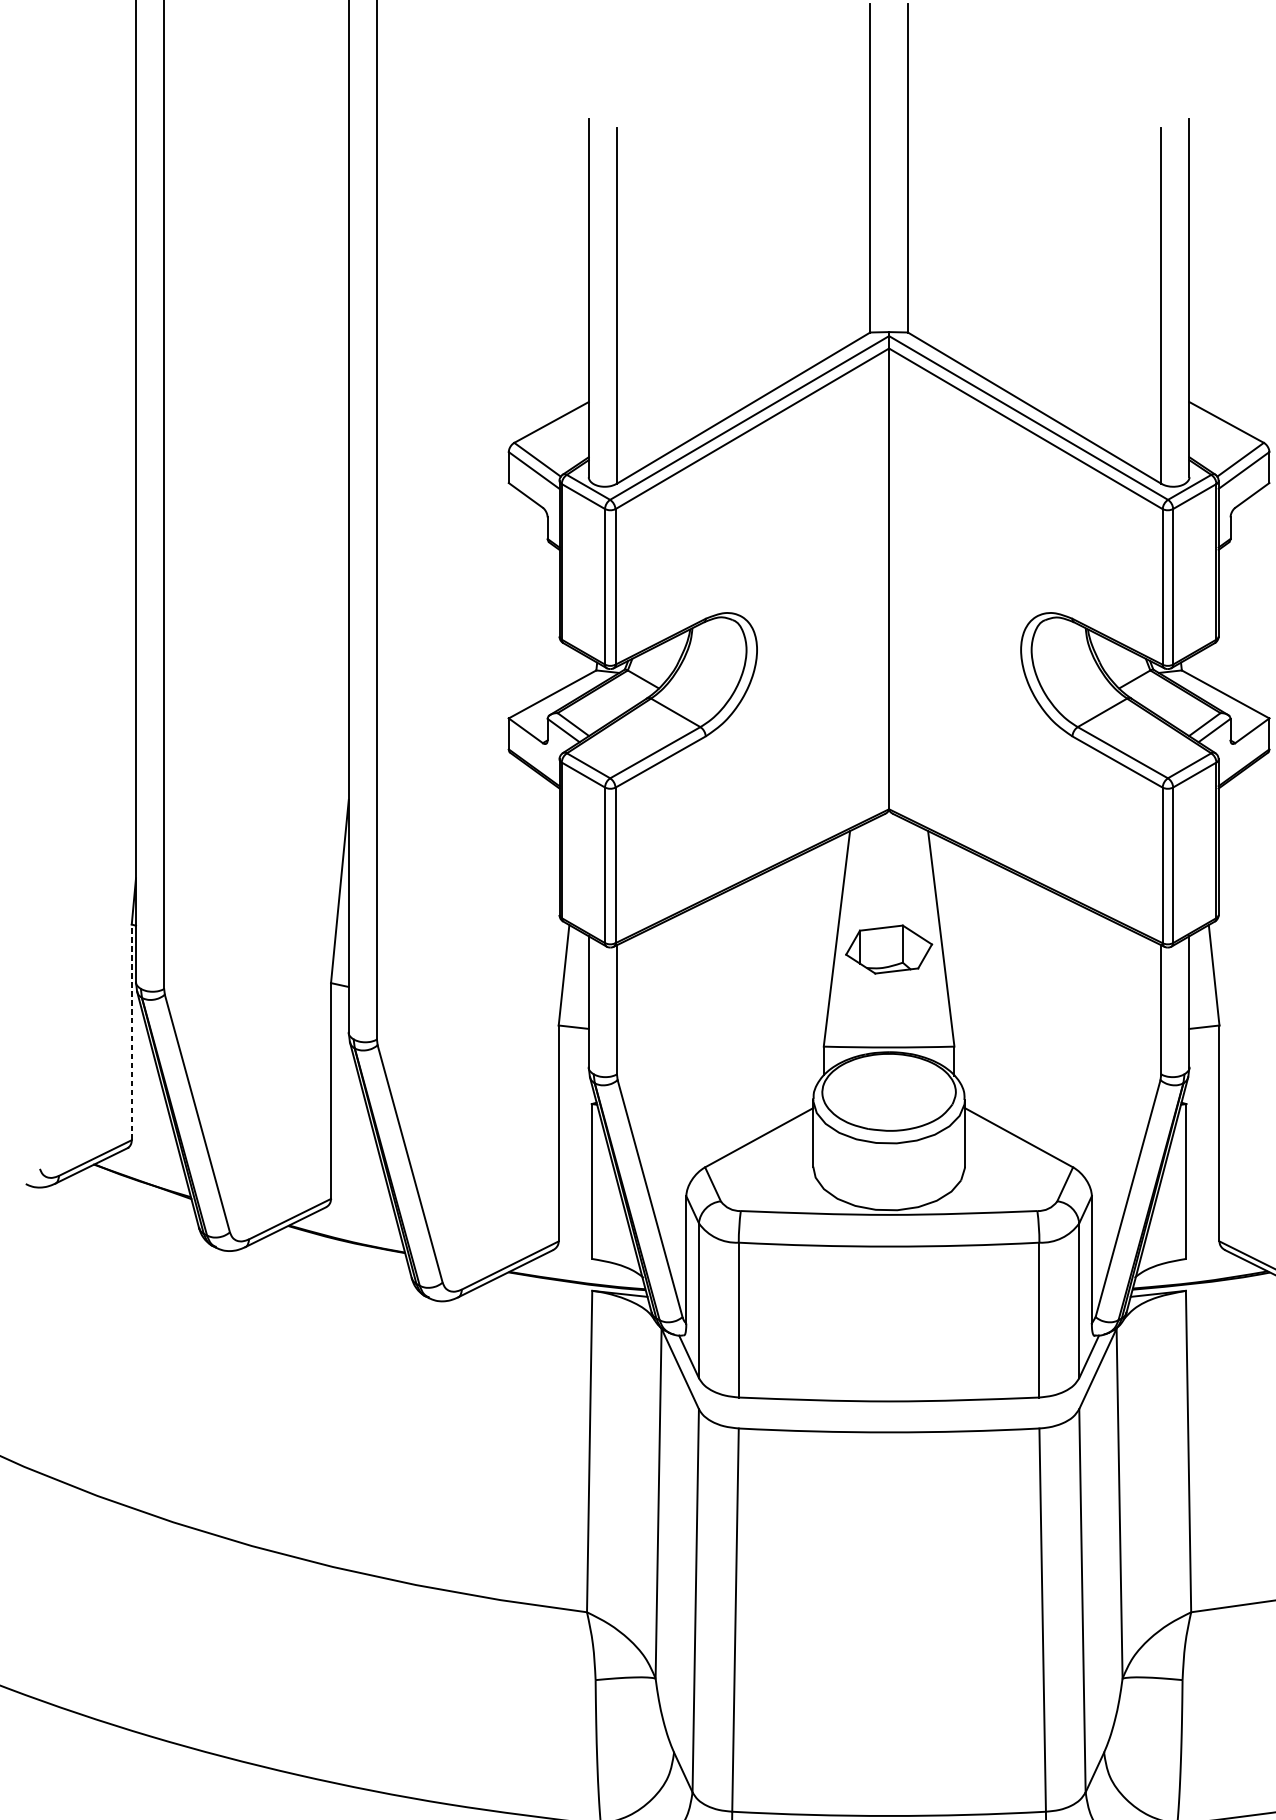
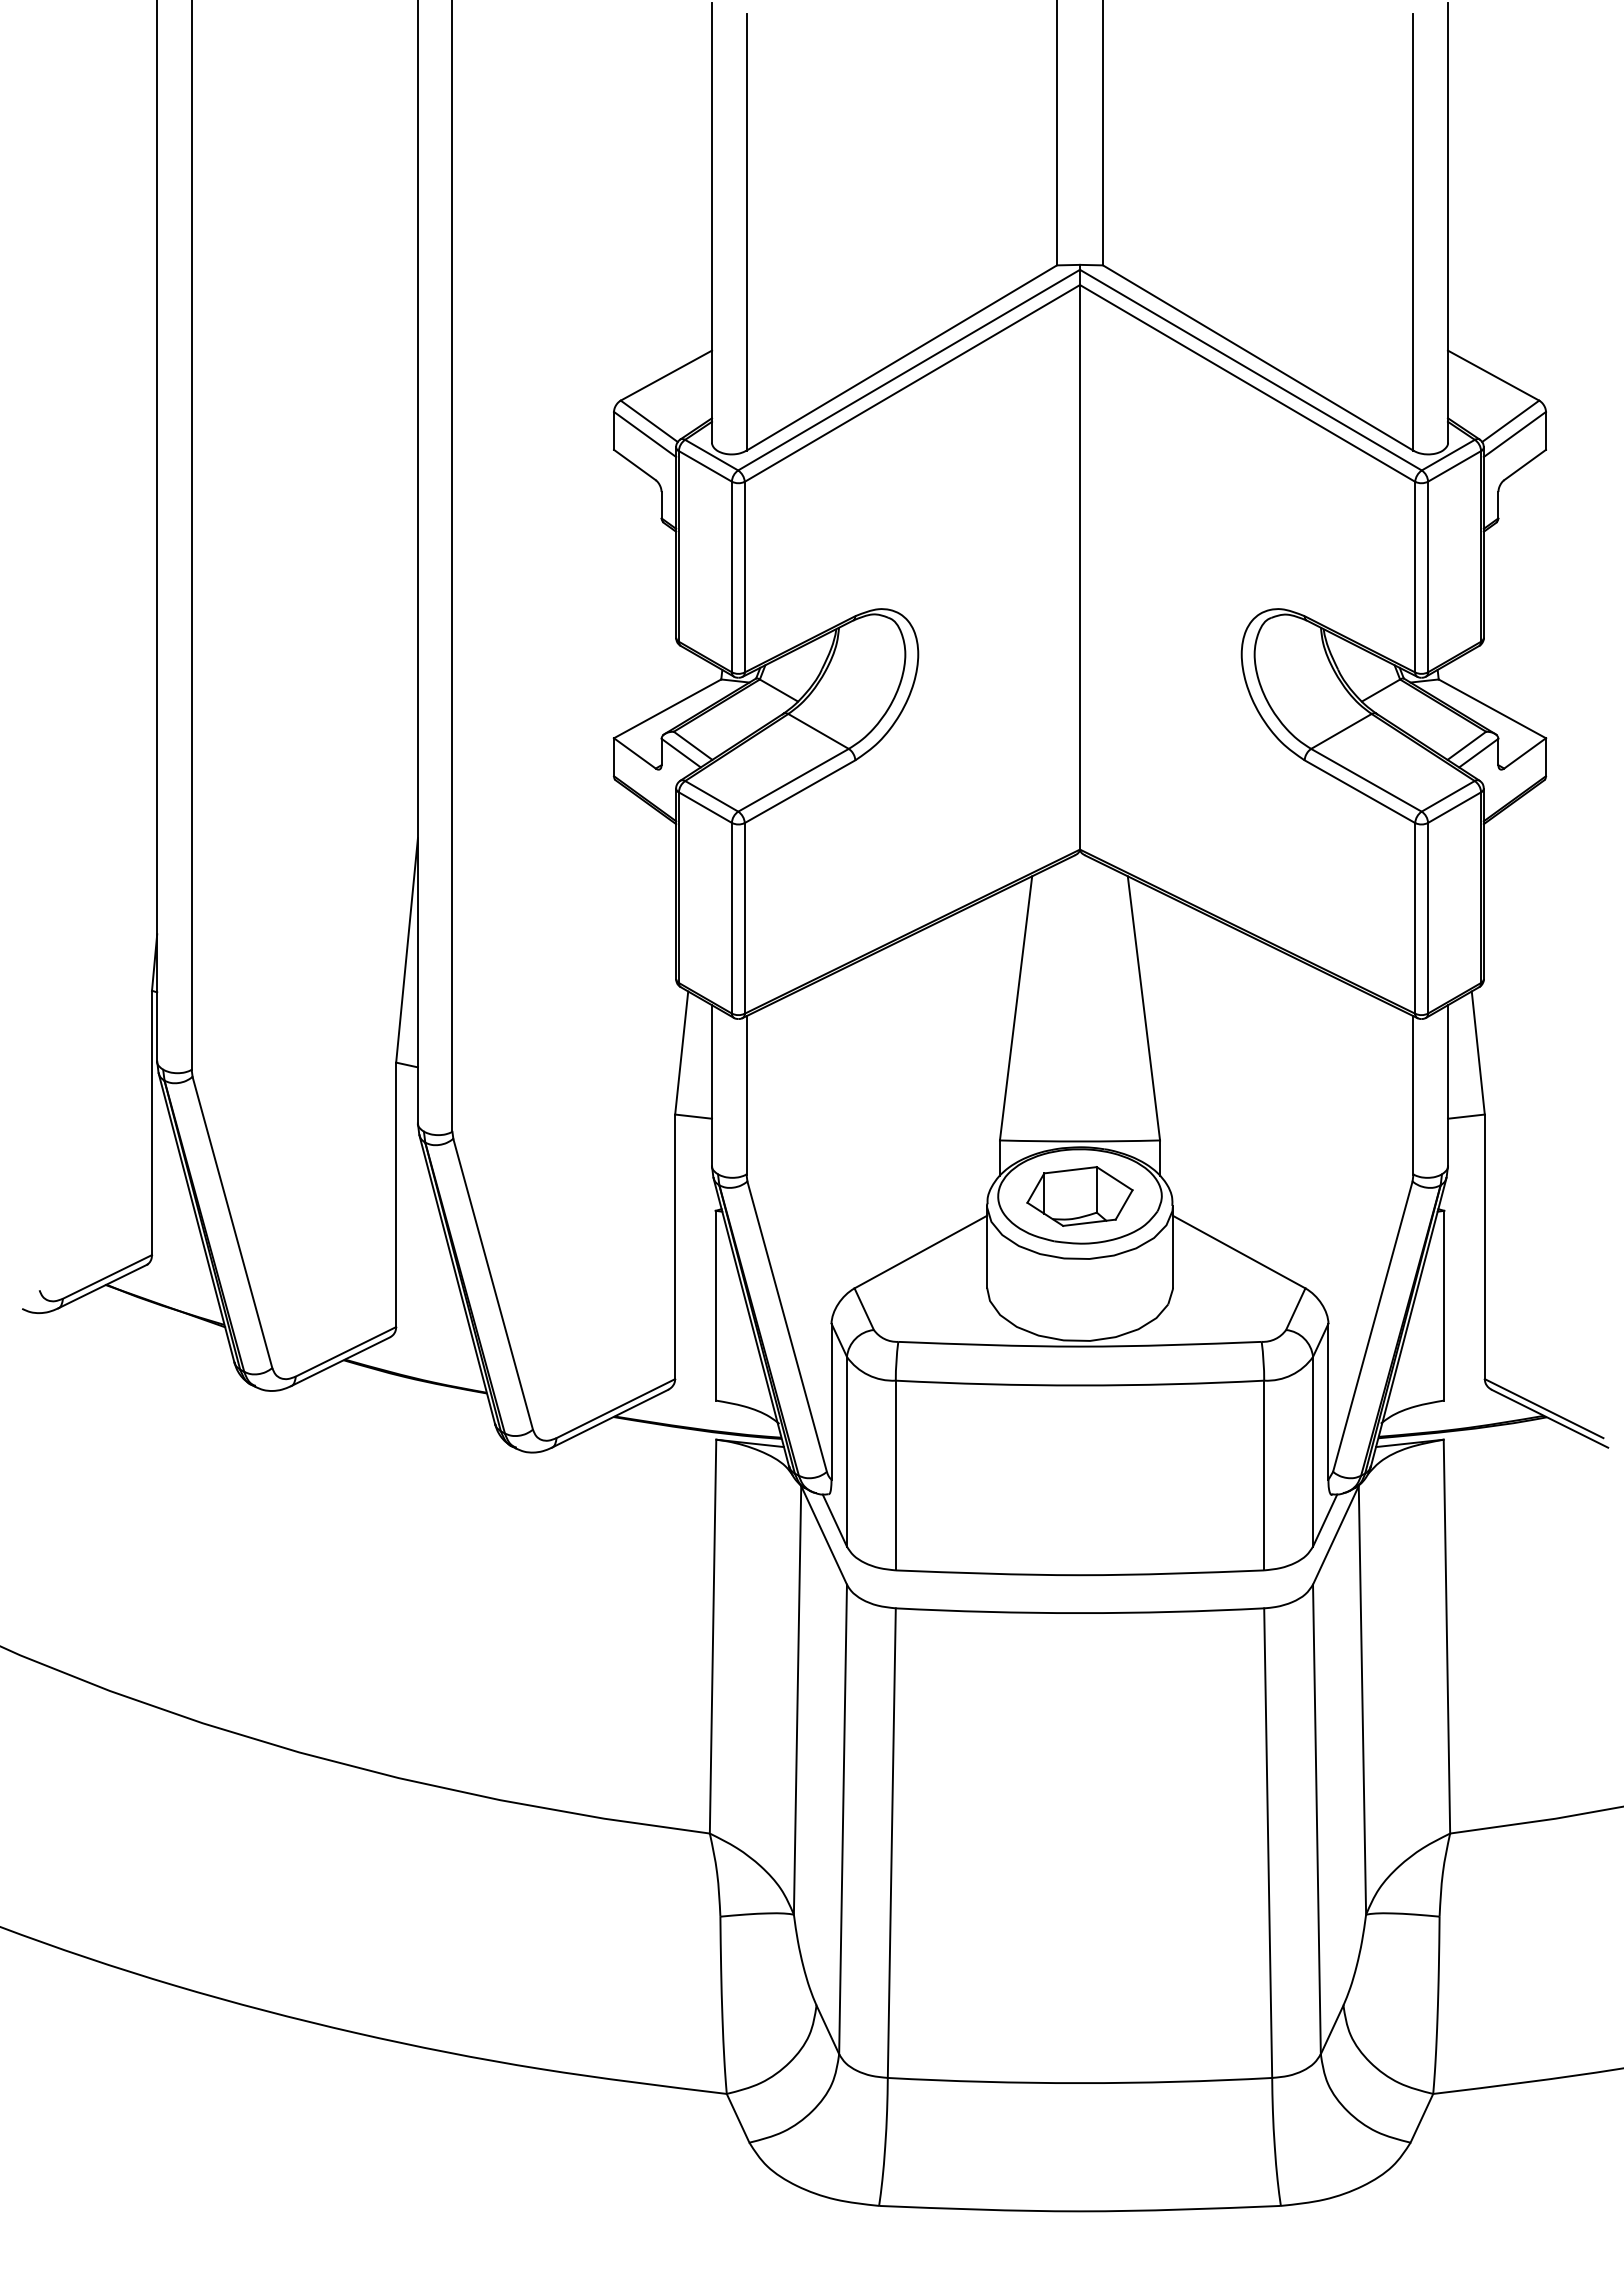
part: (888, 949) -> (1079, 1196), moved
line: (132, 1031) -> (152, 1122), dashed -> solid

